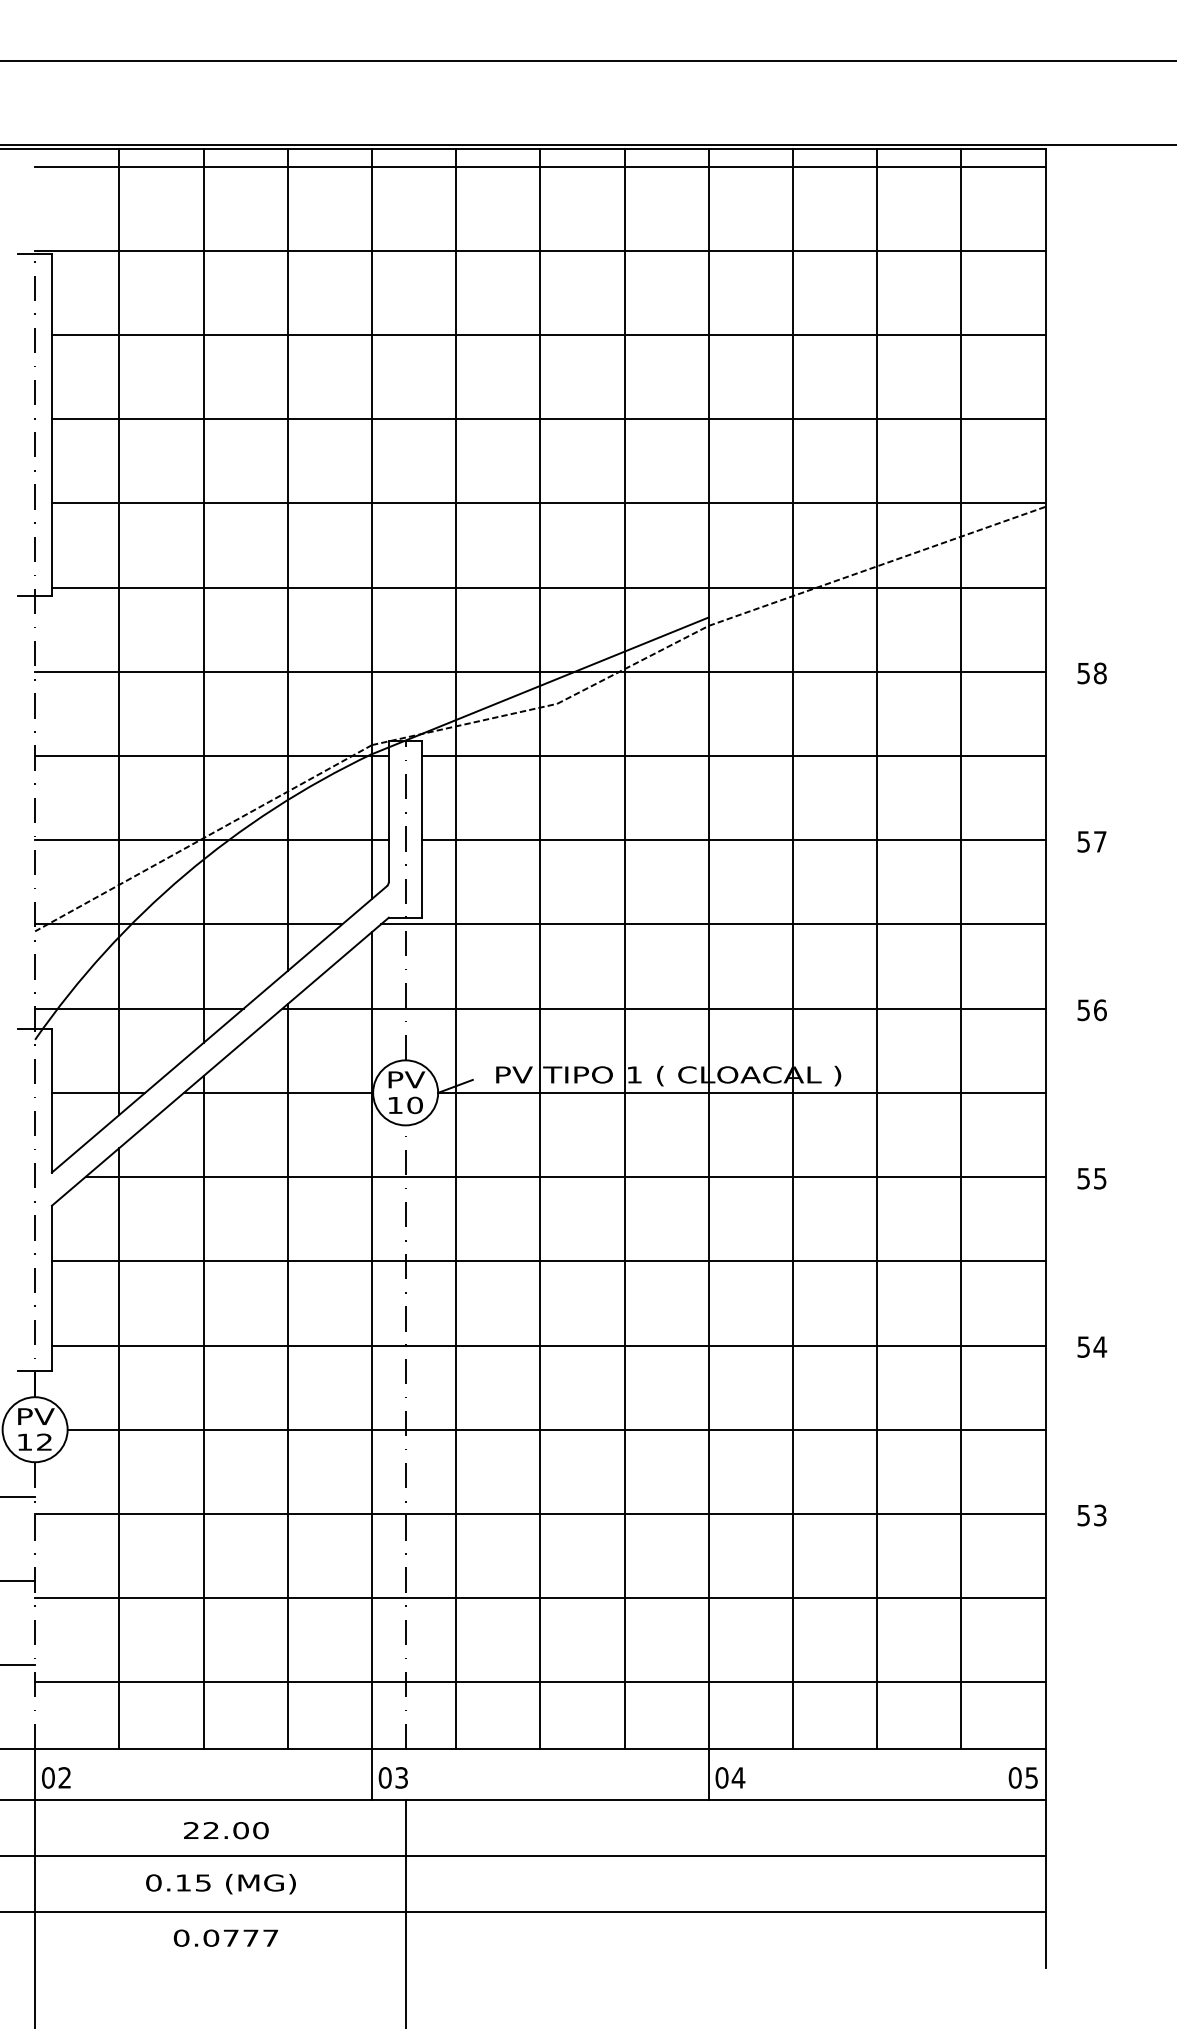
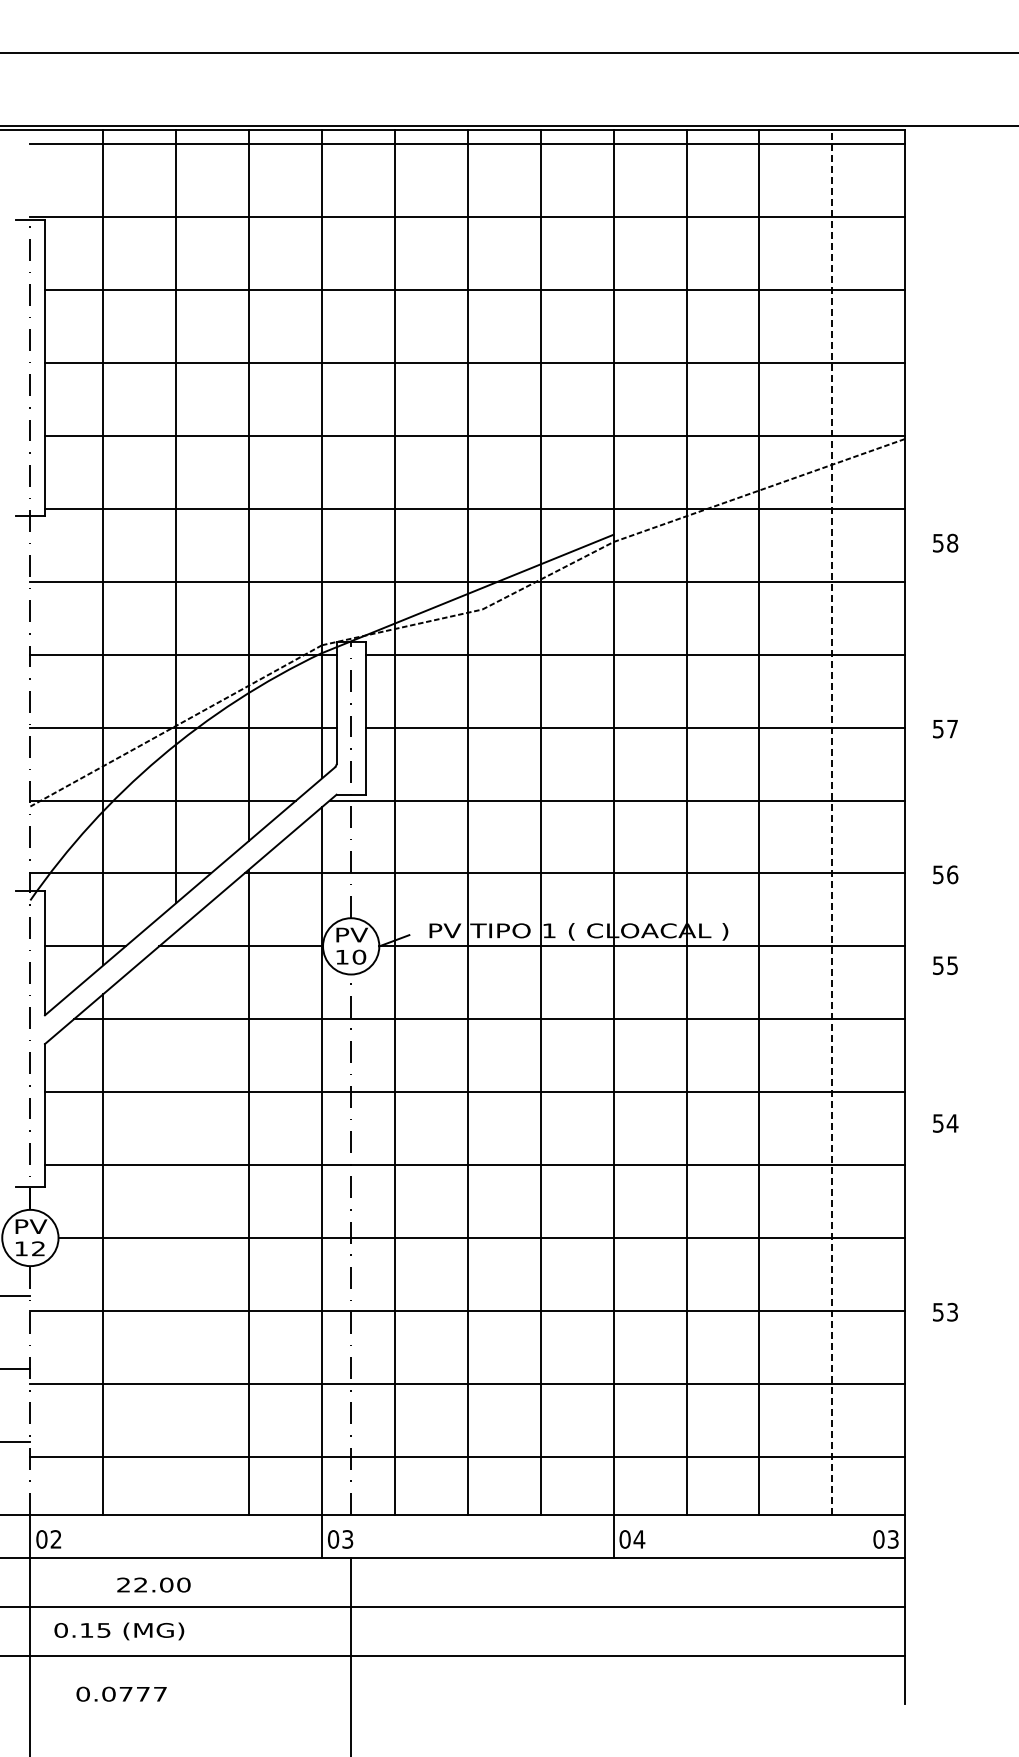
text: (1092, 672) -> (945, 542), moved
line: (961, 949) -> (832, 822), solid -> dashed
text: (1092, 1178) -> (945, 965), moved
text: (1092, 1347) -> (945, 1123), moved
line: (203, 1411) -> (176, 1222), removed
text: (1032, 1777) -> (893, 1539), 05 -> 03
text: (225, 1829) -> (153, 1584), moved
text: (221, 1884) -> (119, 1631), moved
text: (225, 1937) -> (121, 1693), moved

